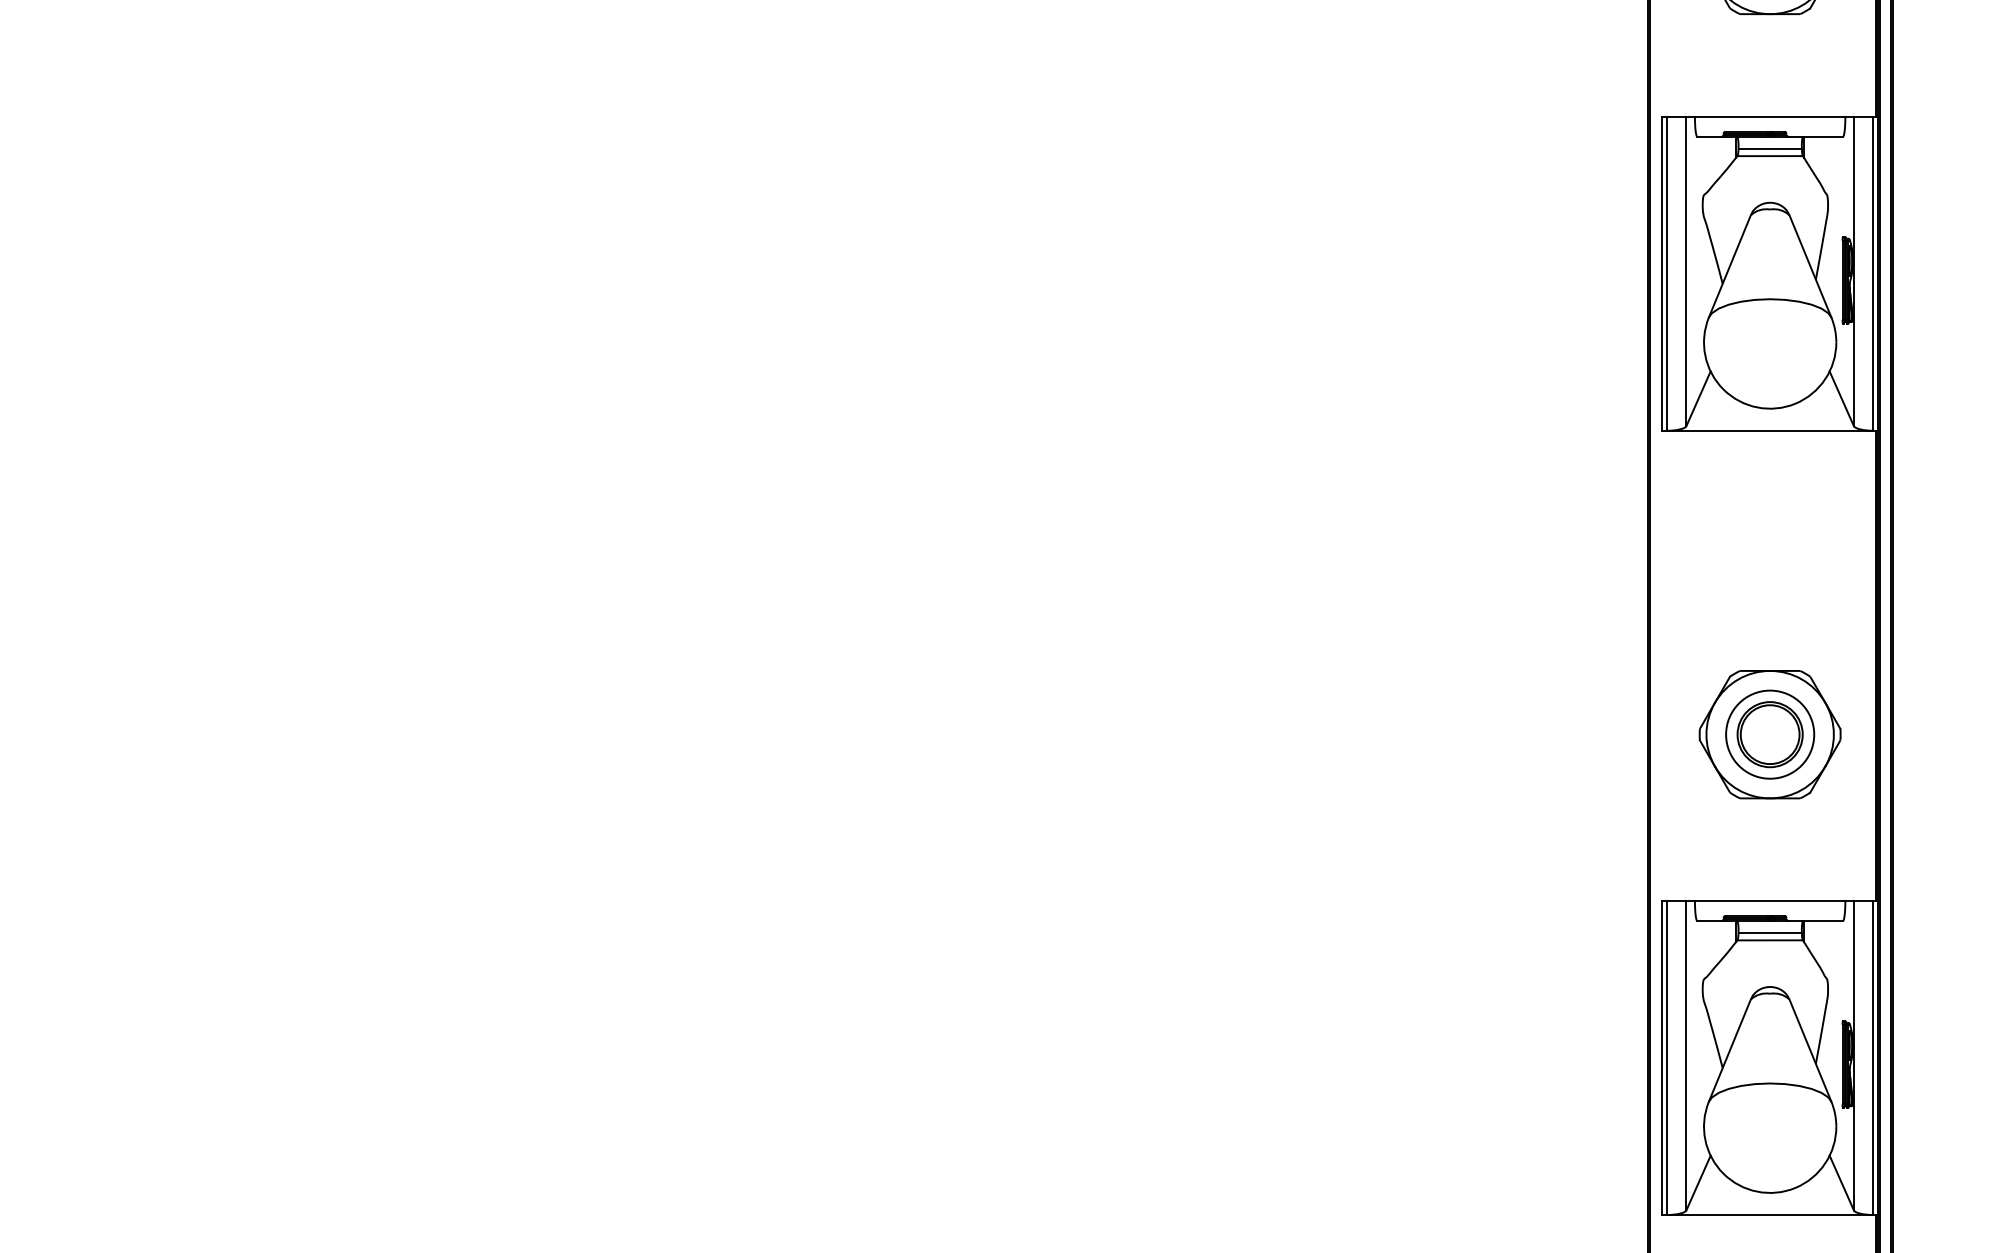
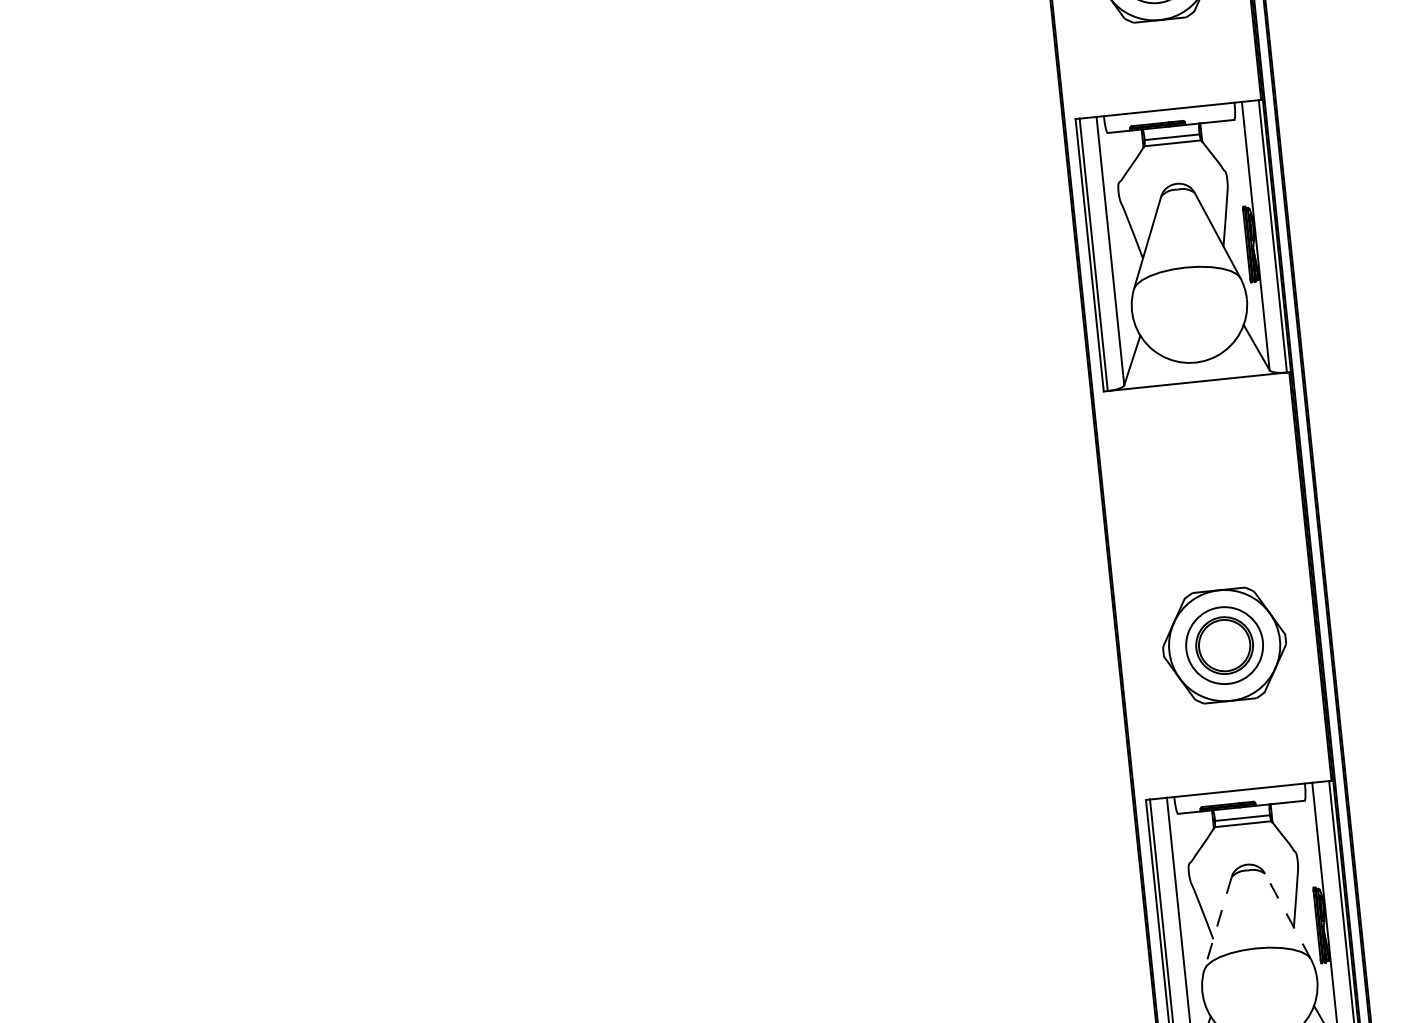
line: (1810, 1050) -> (1287, 916), solid -> dashed
line: (1729, 1051) -> (1217, 924), solid -> dashed

